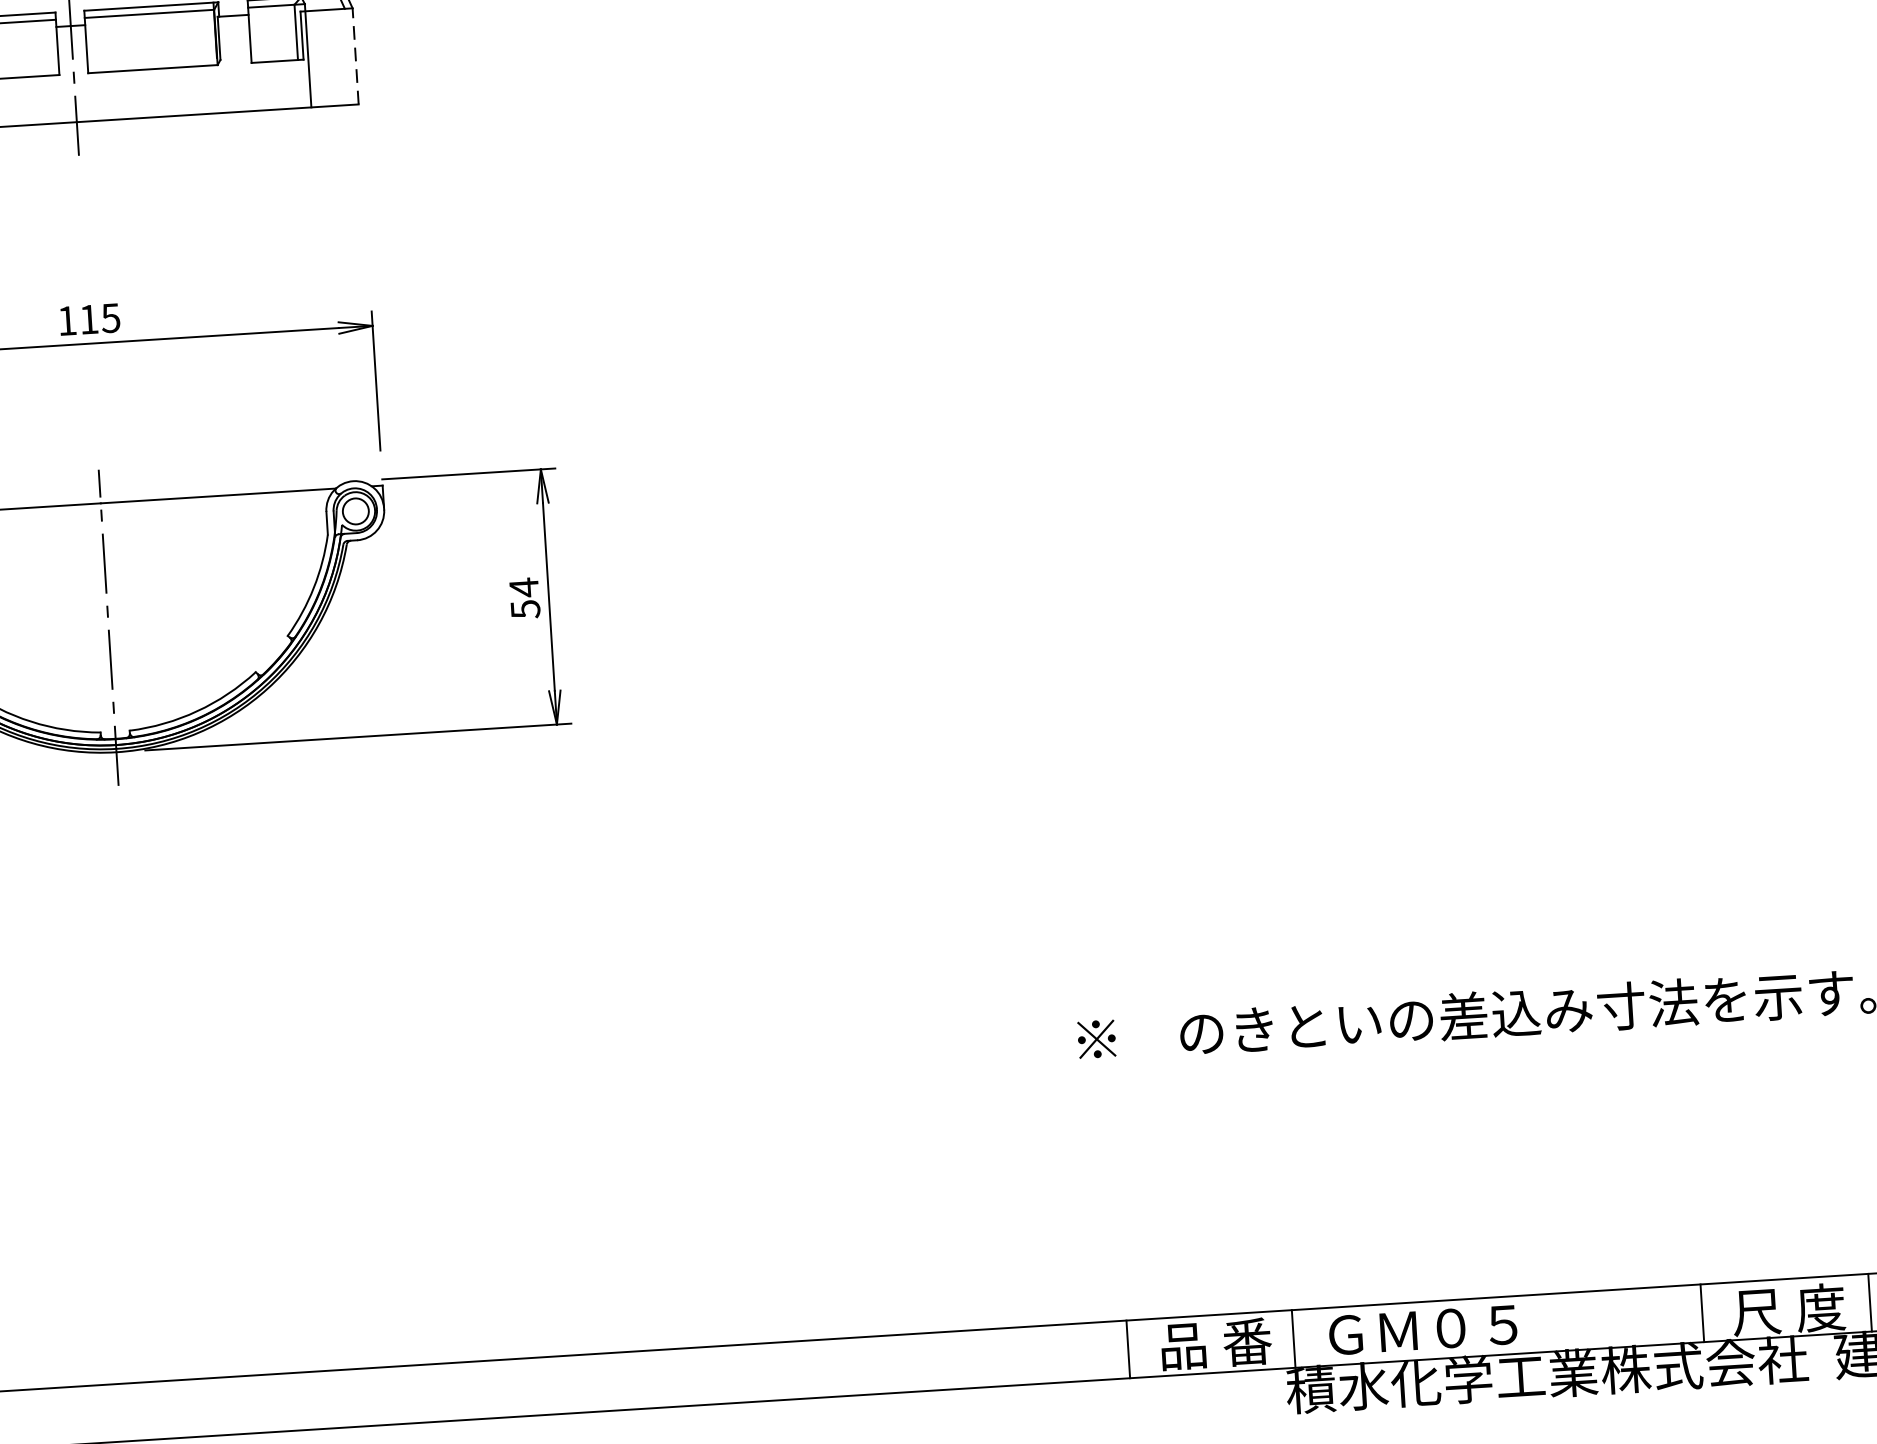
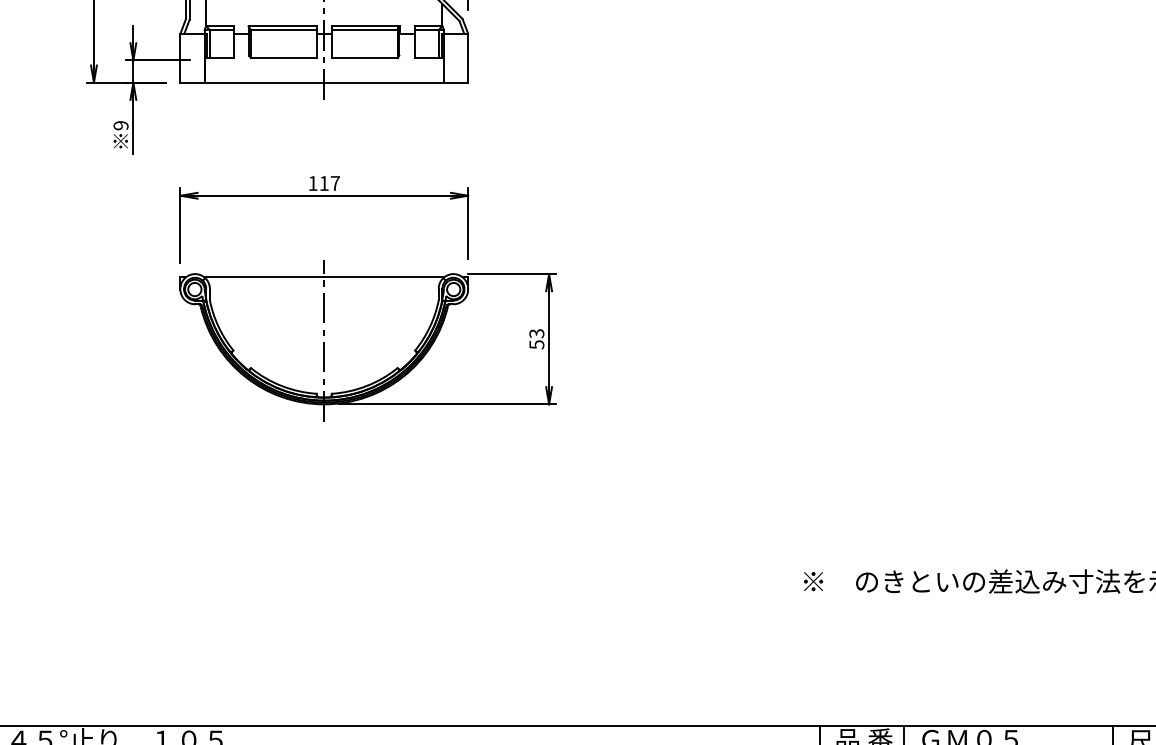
line: (356, 56) -> (468, 58), dashed -> solid
text: (109, 318) -> (334, 183), 115 -> 117
text: (523, 587) -> (536, 333), 54 -> 53

